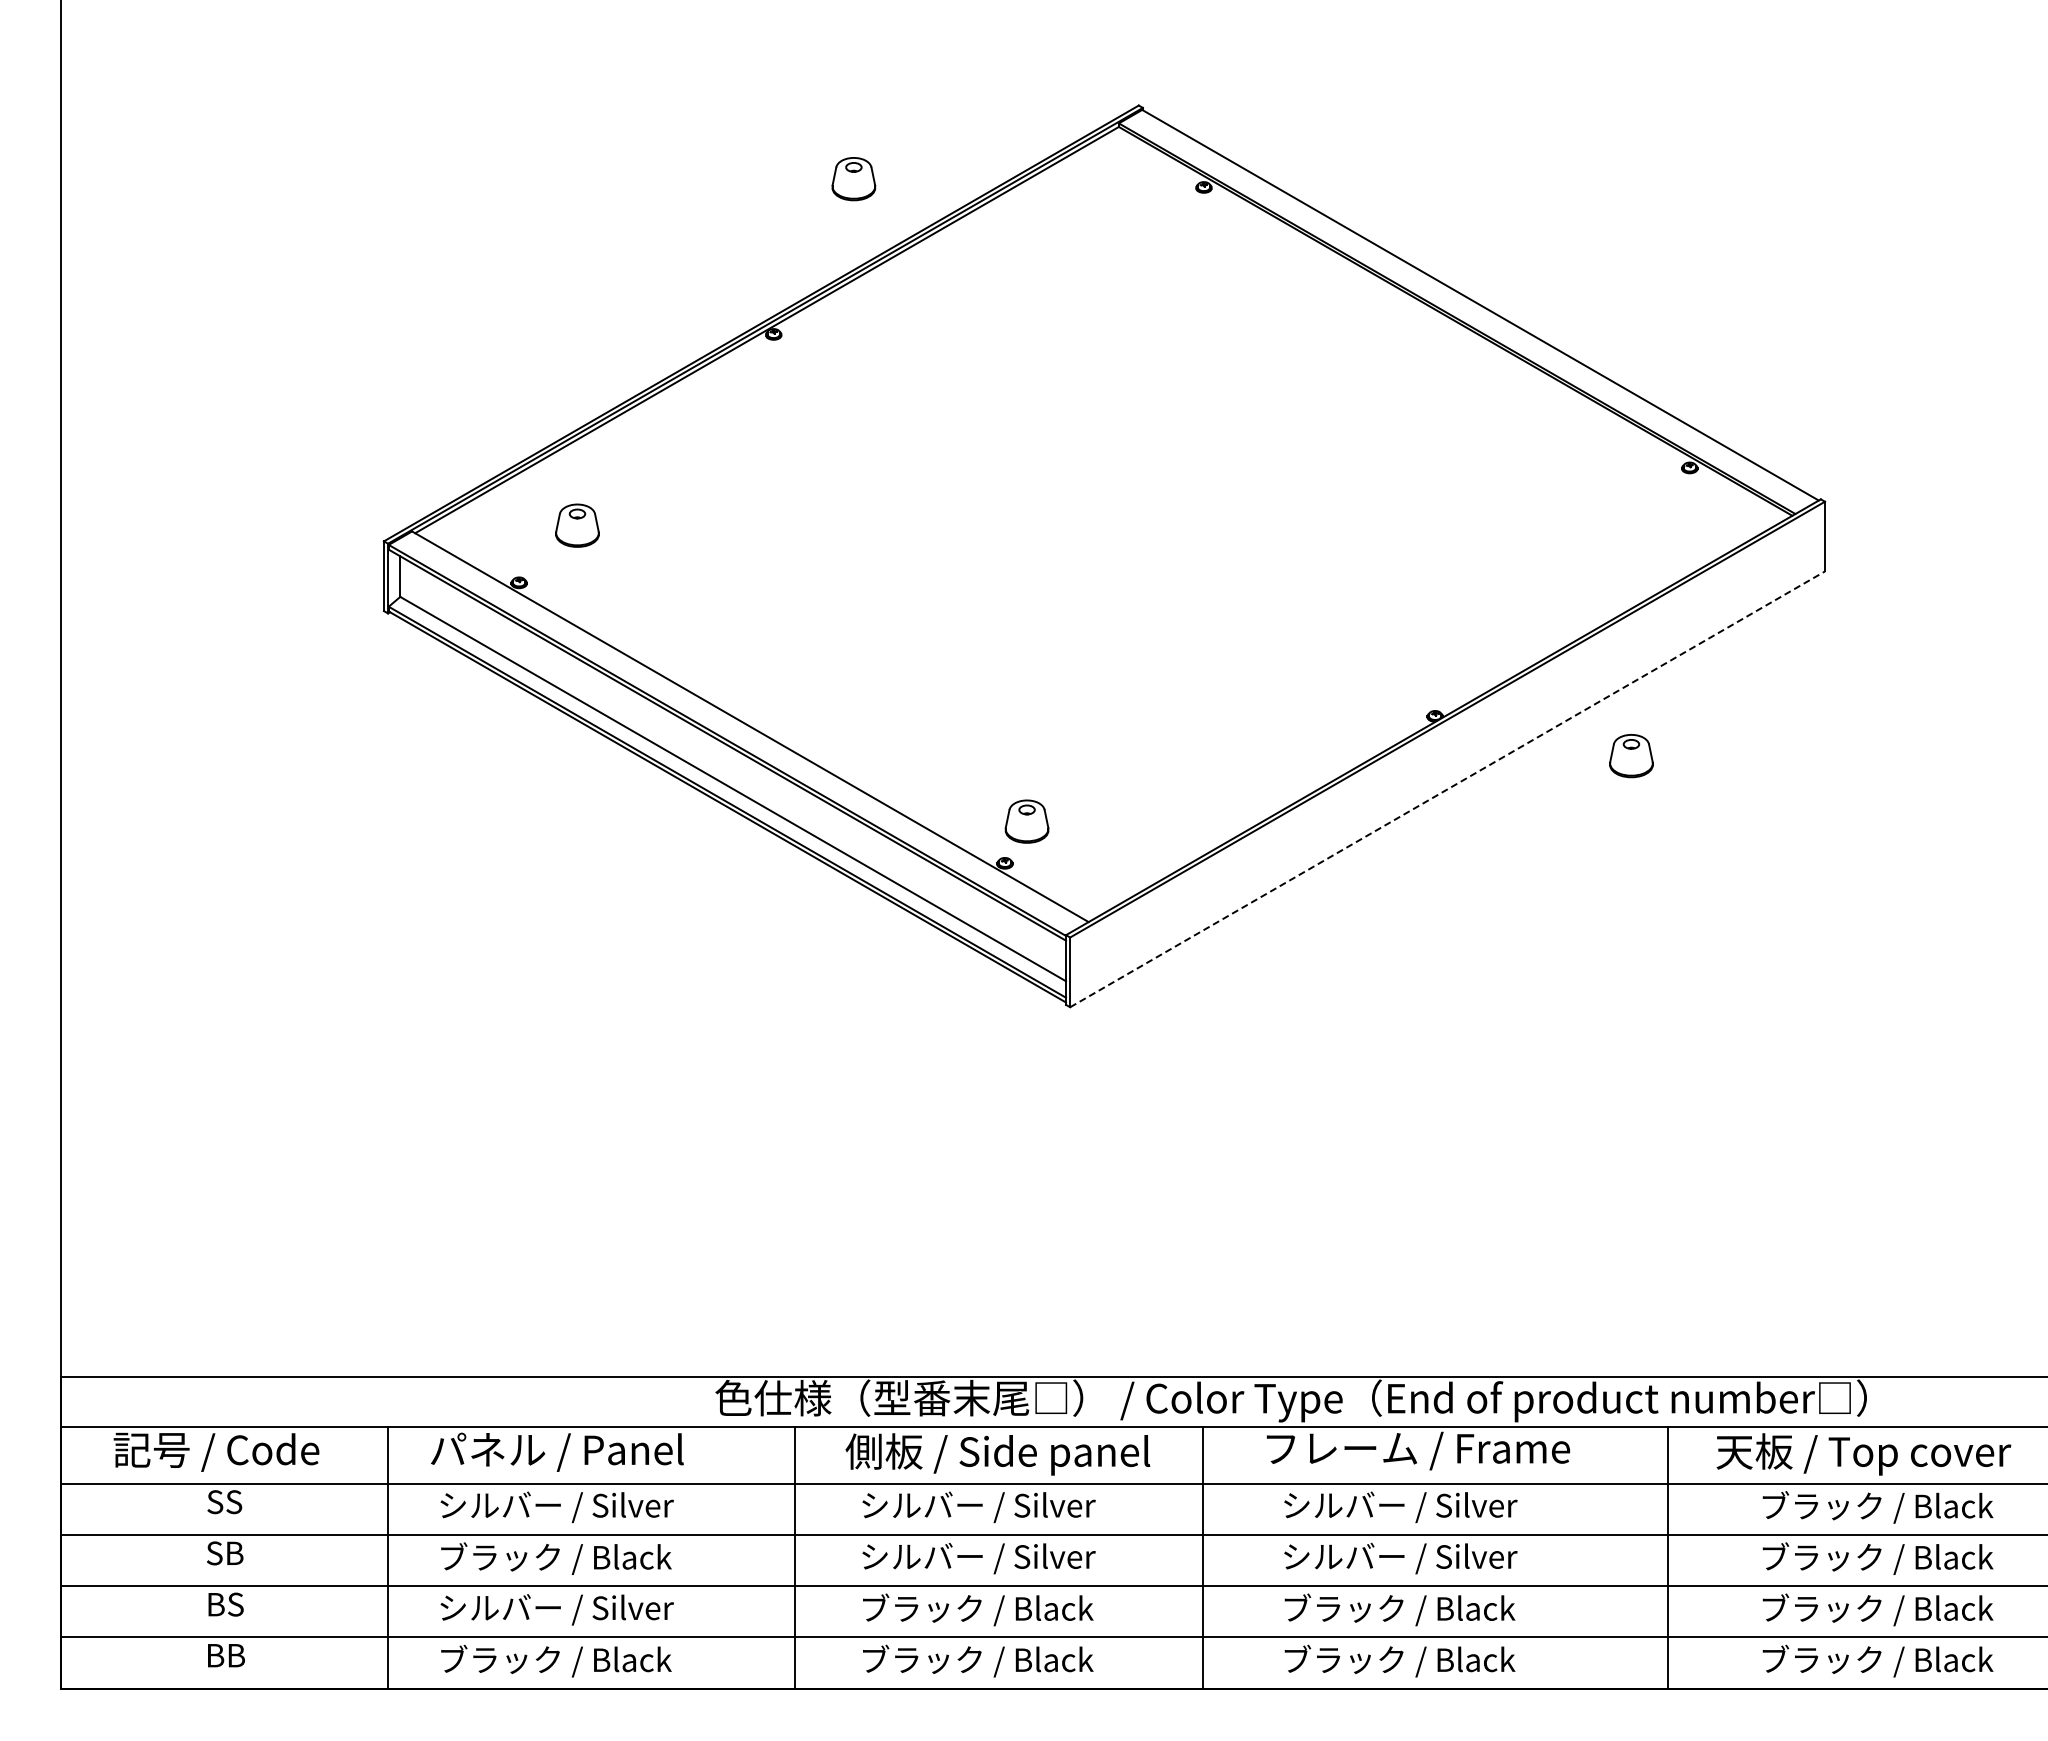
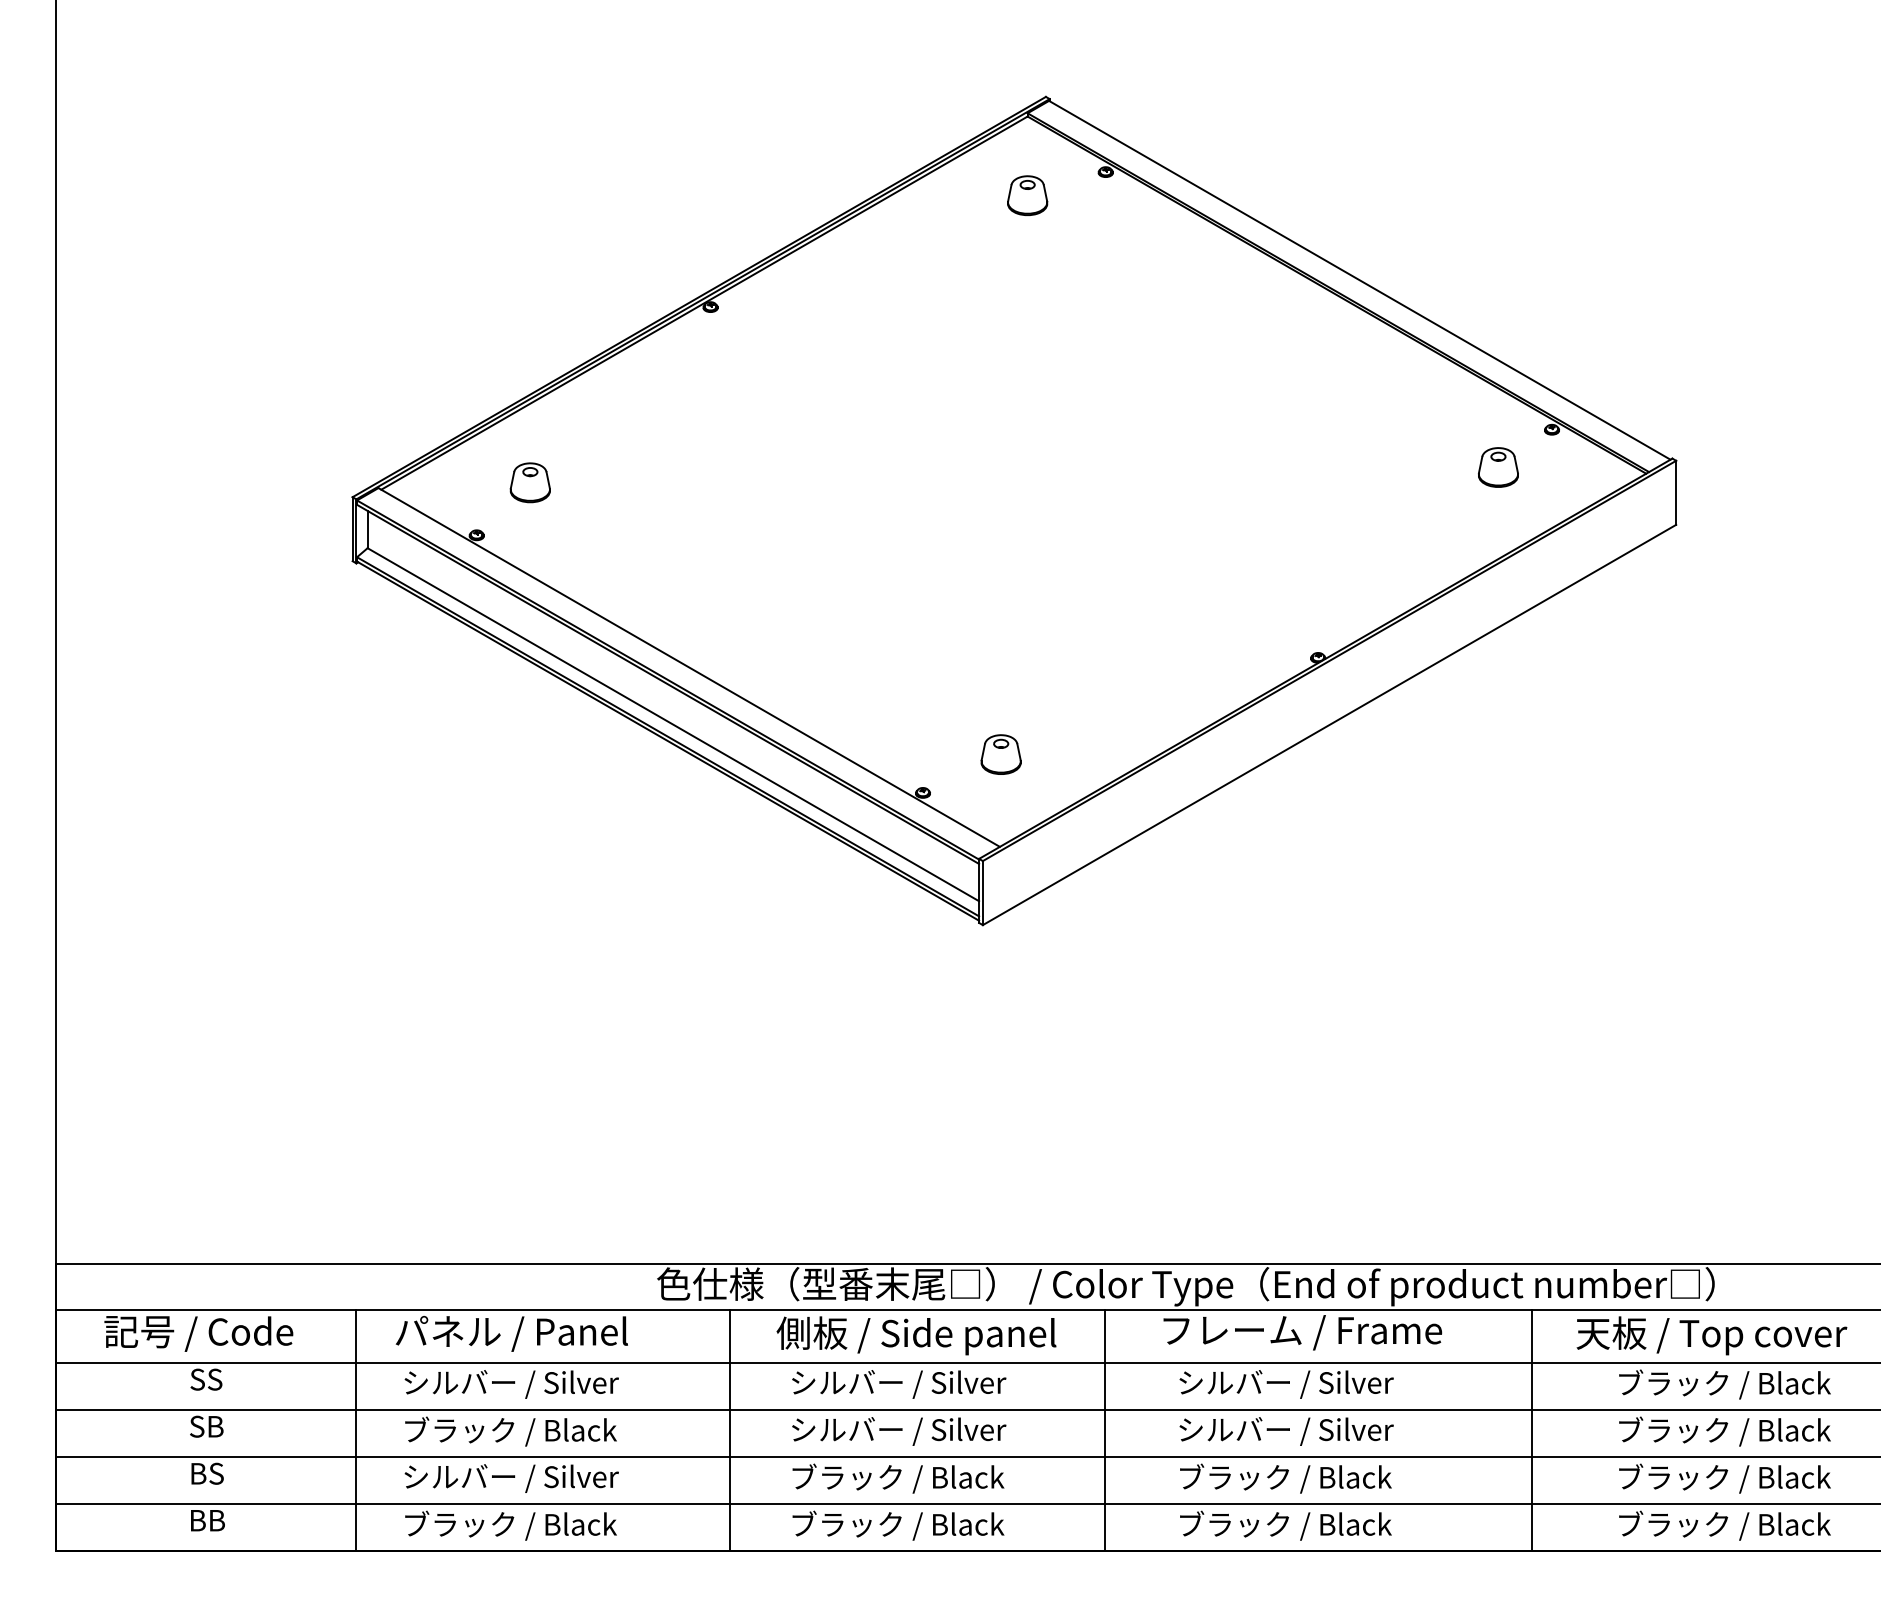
part: (853, 179) -> (1027, 196), moved
part: (1631, 756) -> (1498, 467), moved
line: (1447, 789) -> (1329, 725), dashed -> solid
part: (1026, 821) -> (1000, 754), moved

